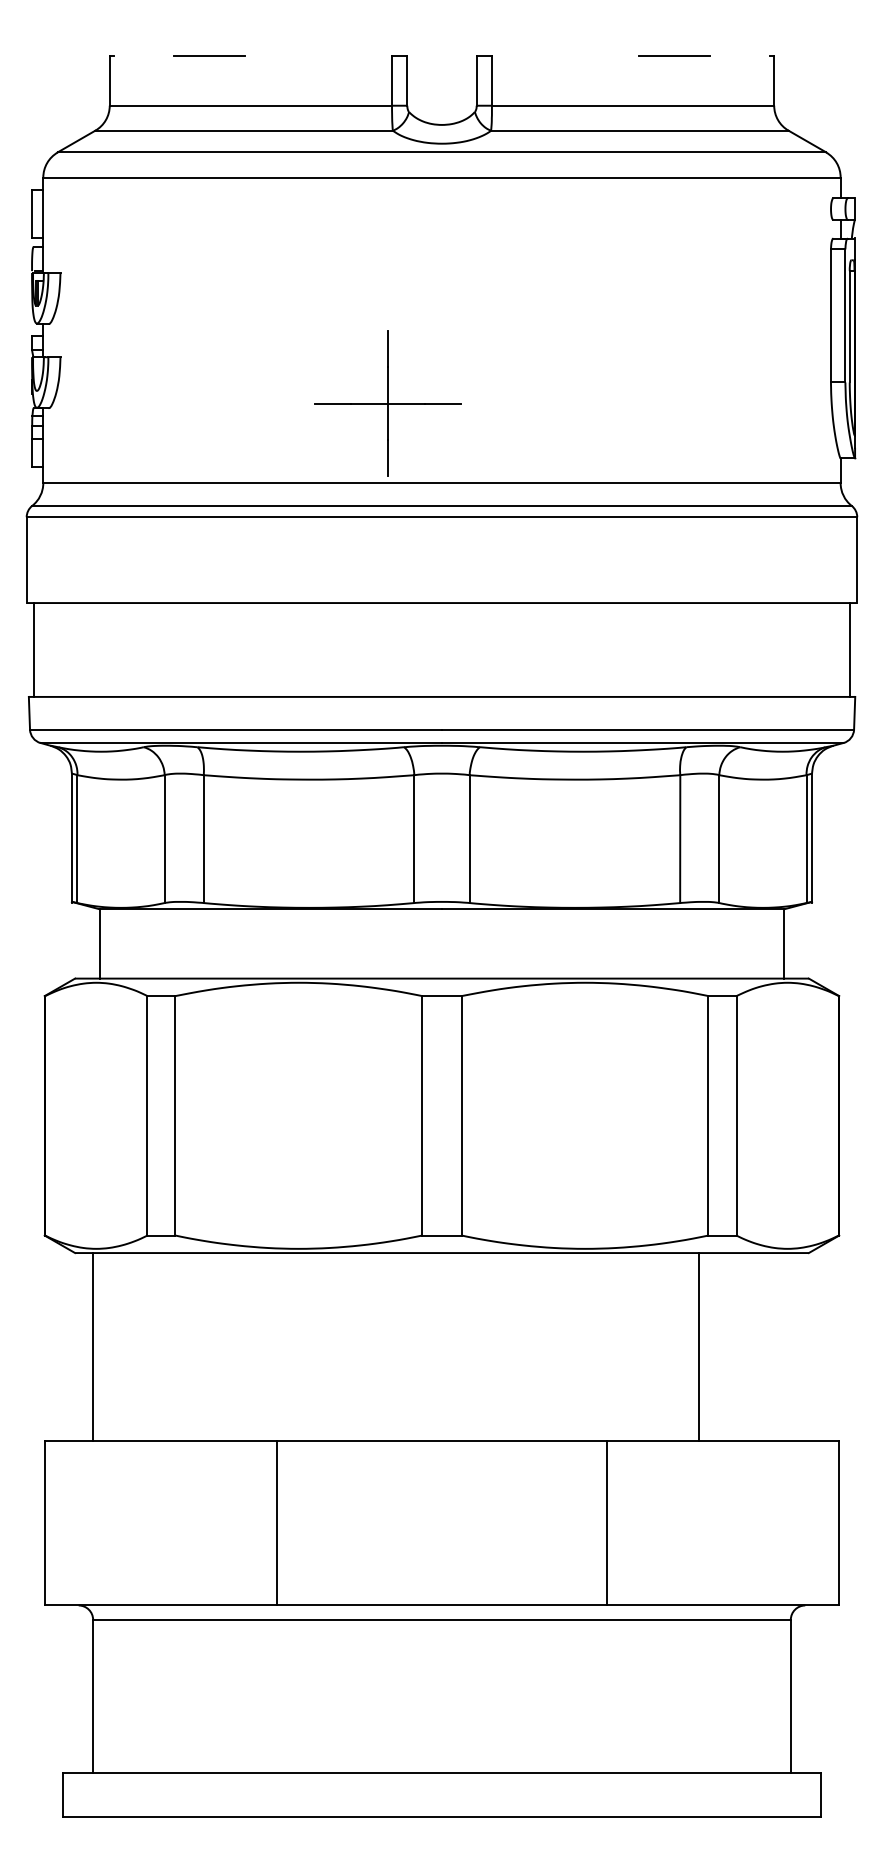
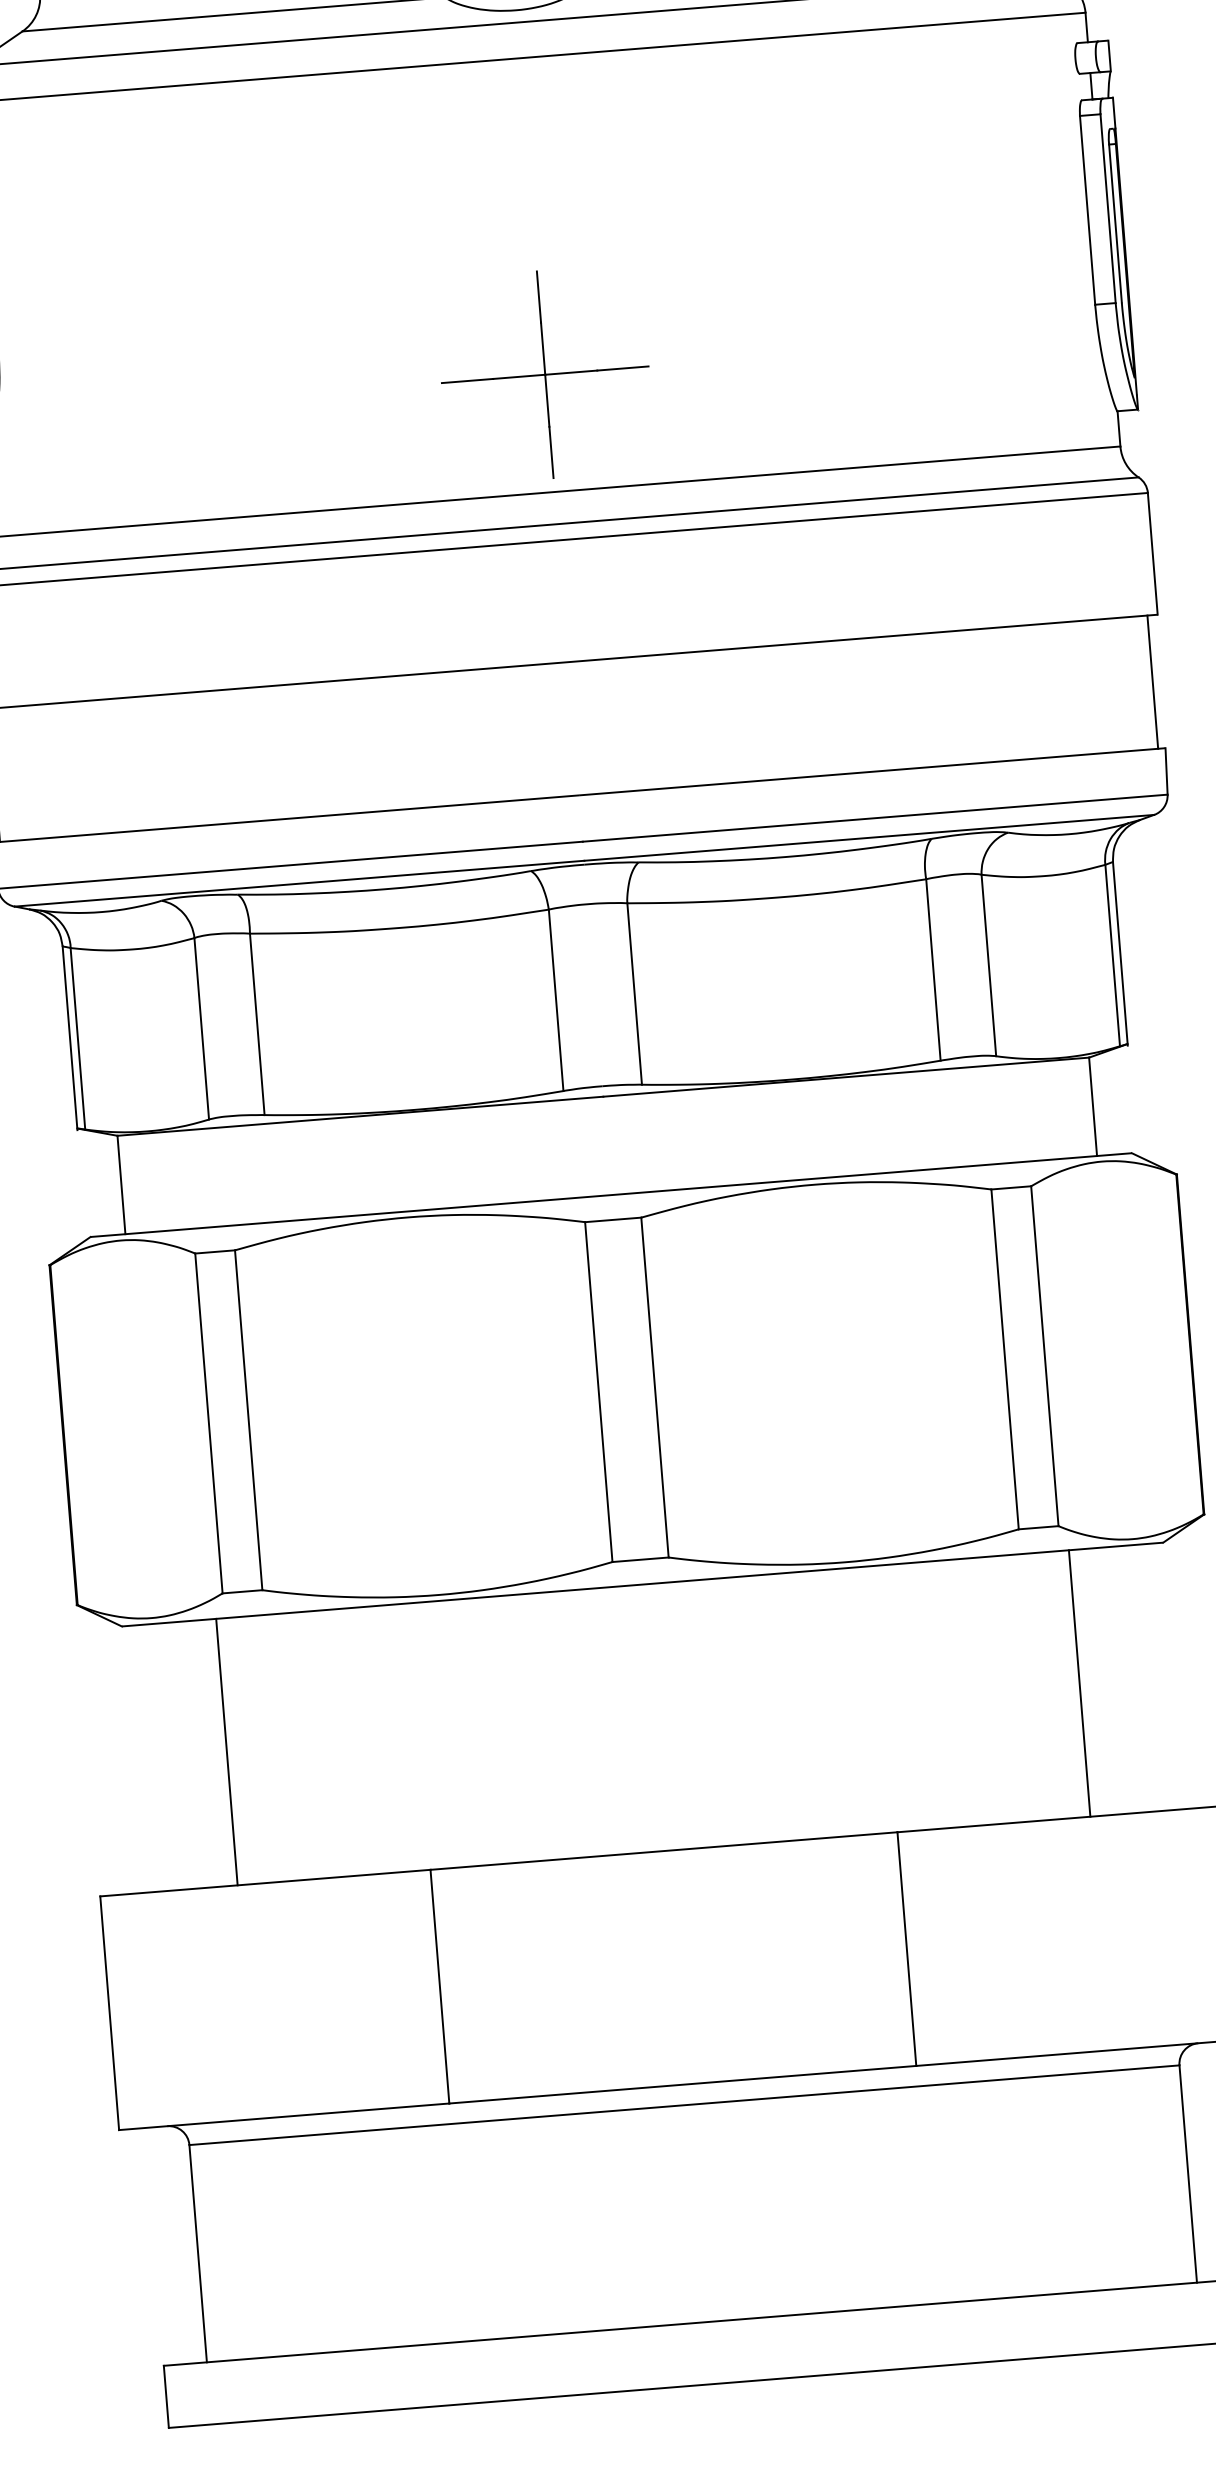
part: (387, 403) -> (544, 374), moved
line: (92, 1346) -> (226, 1751), moved
line: (699, 1346) -> (1079, 1682), moved

